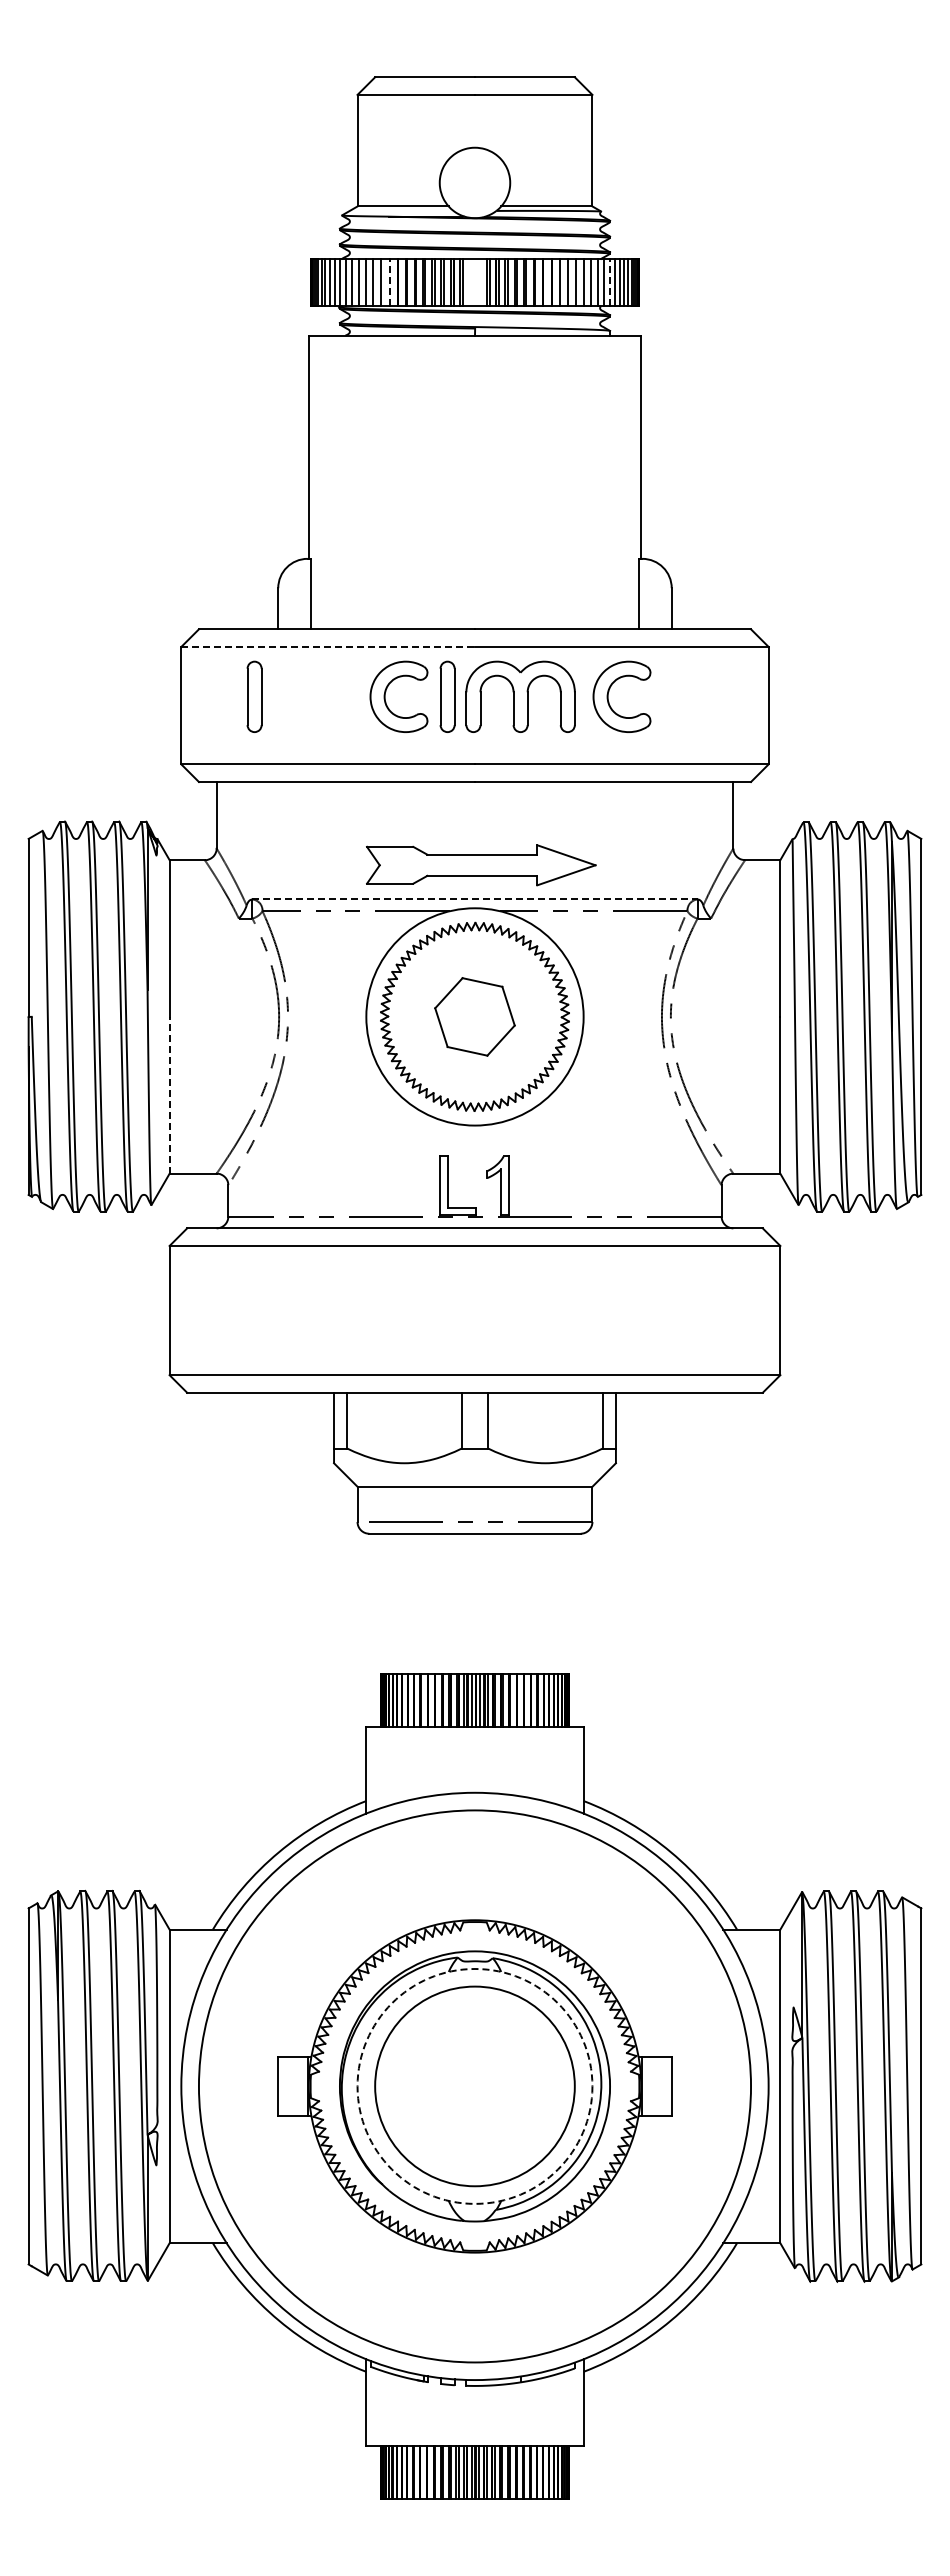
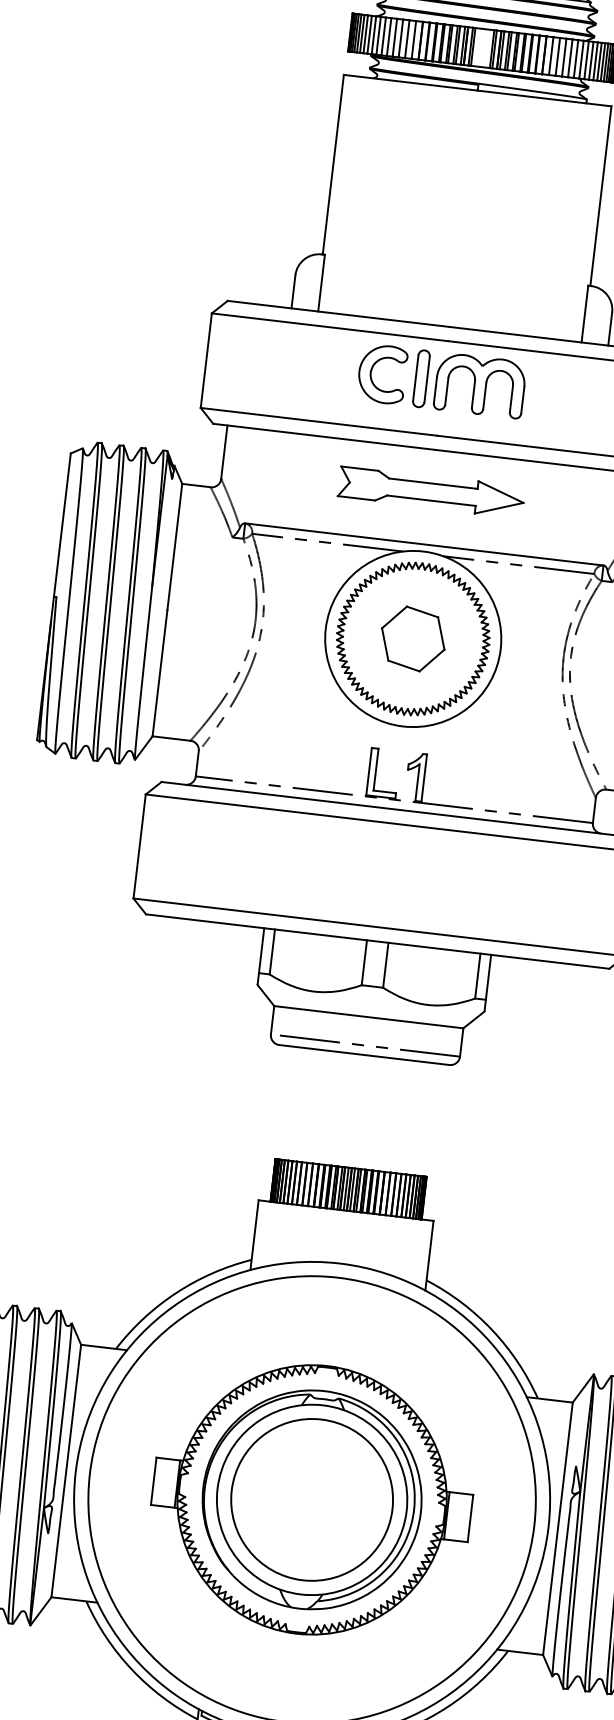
line: (389, 282) -> (413, 39), dashed -> solid
line: (609, 282) -> (590, 60), dashed -> solid
line: (328, 646) -> (330, 326), dashed -> solid
part: (609, 691) -> (552, 389), removed
part: (254, 696) -> (266, 360), removed
part: (481, 865) -> (431, 492), moved
line: (475, 899) -> (424, 544), dashed -> solid
line: (169, 1094) -> (160, 672), dashed -> solid
circle: (474, 2085) -> (311, 1499), dashed -> solid

